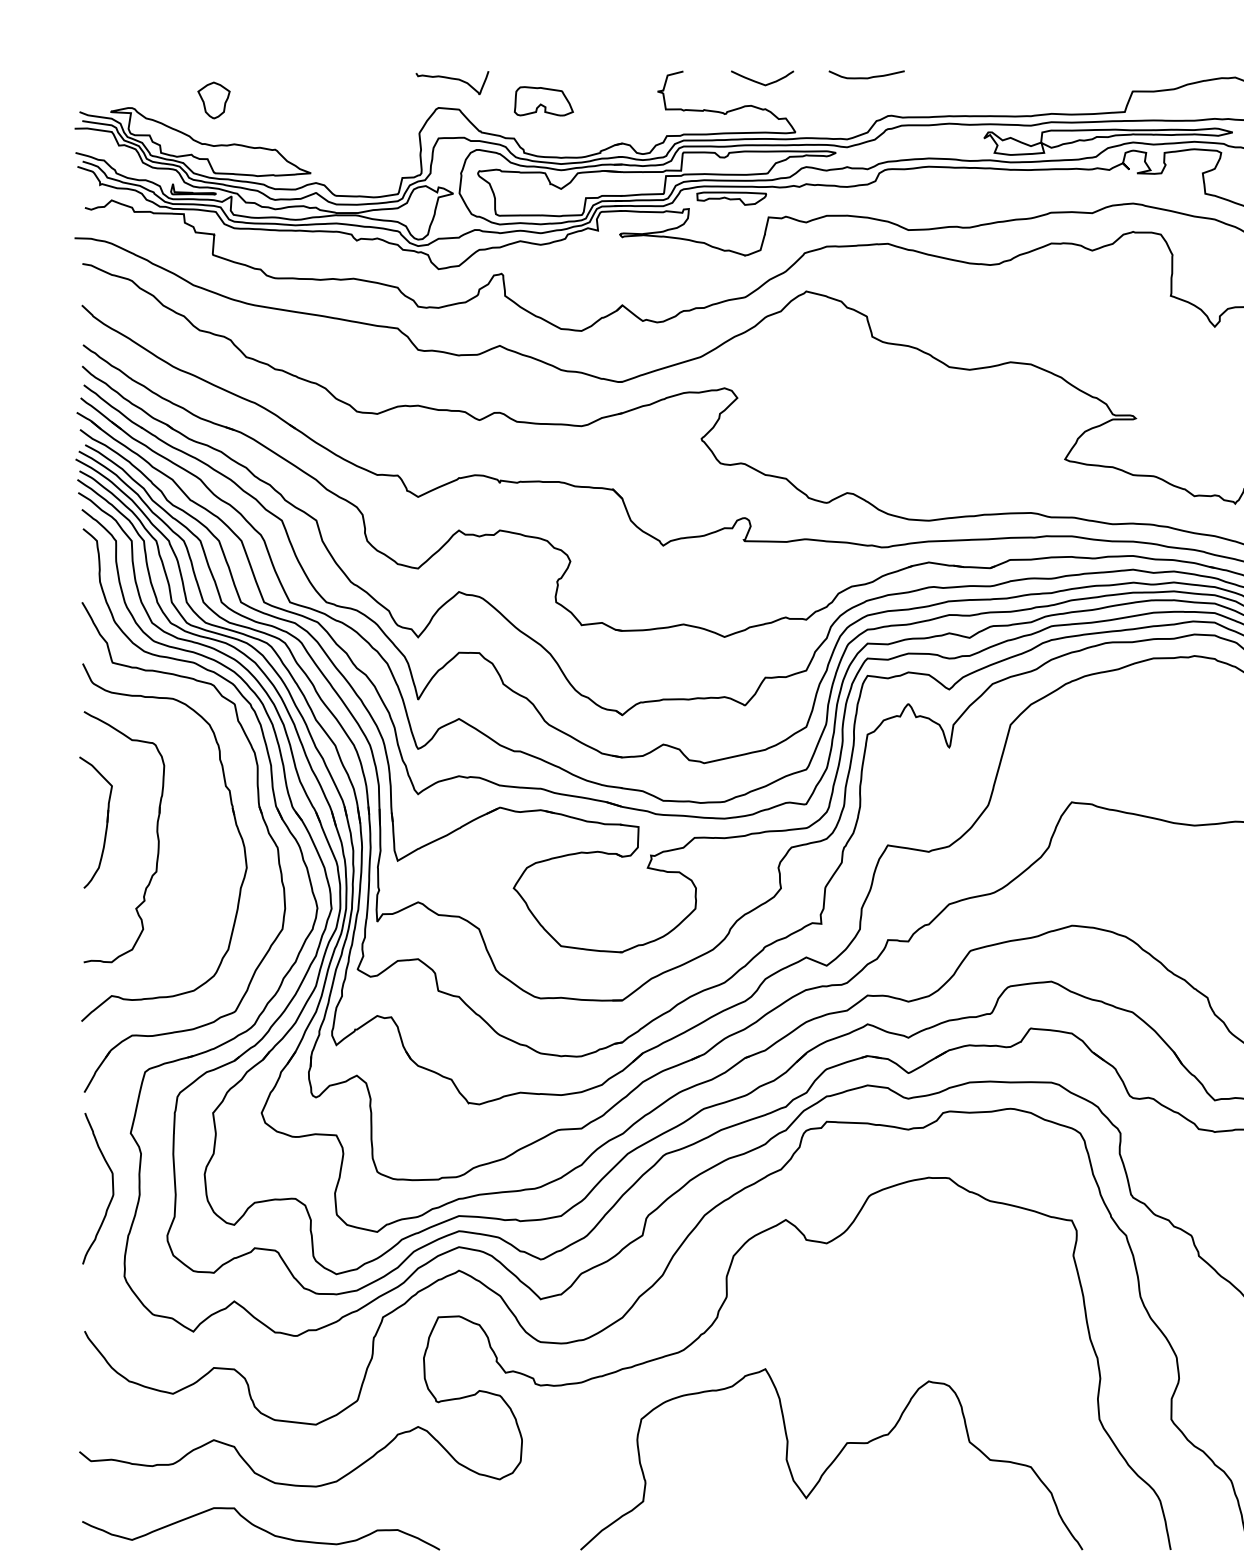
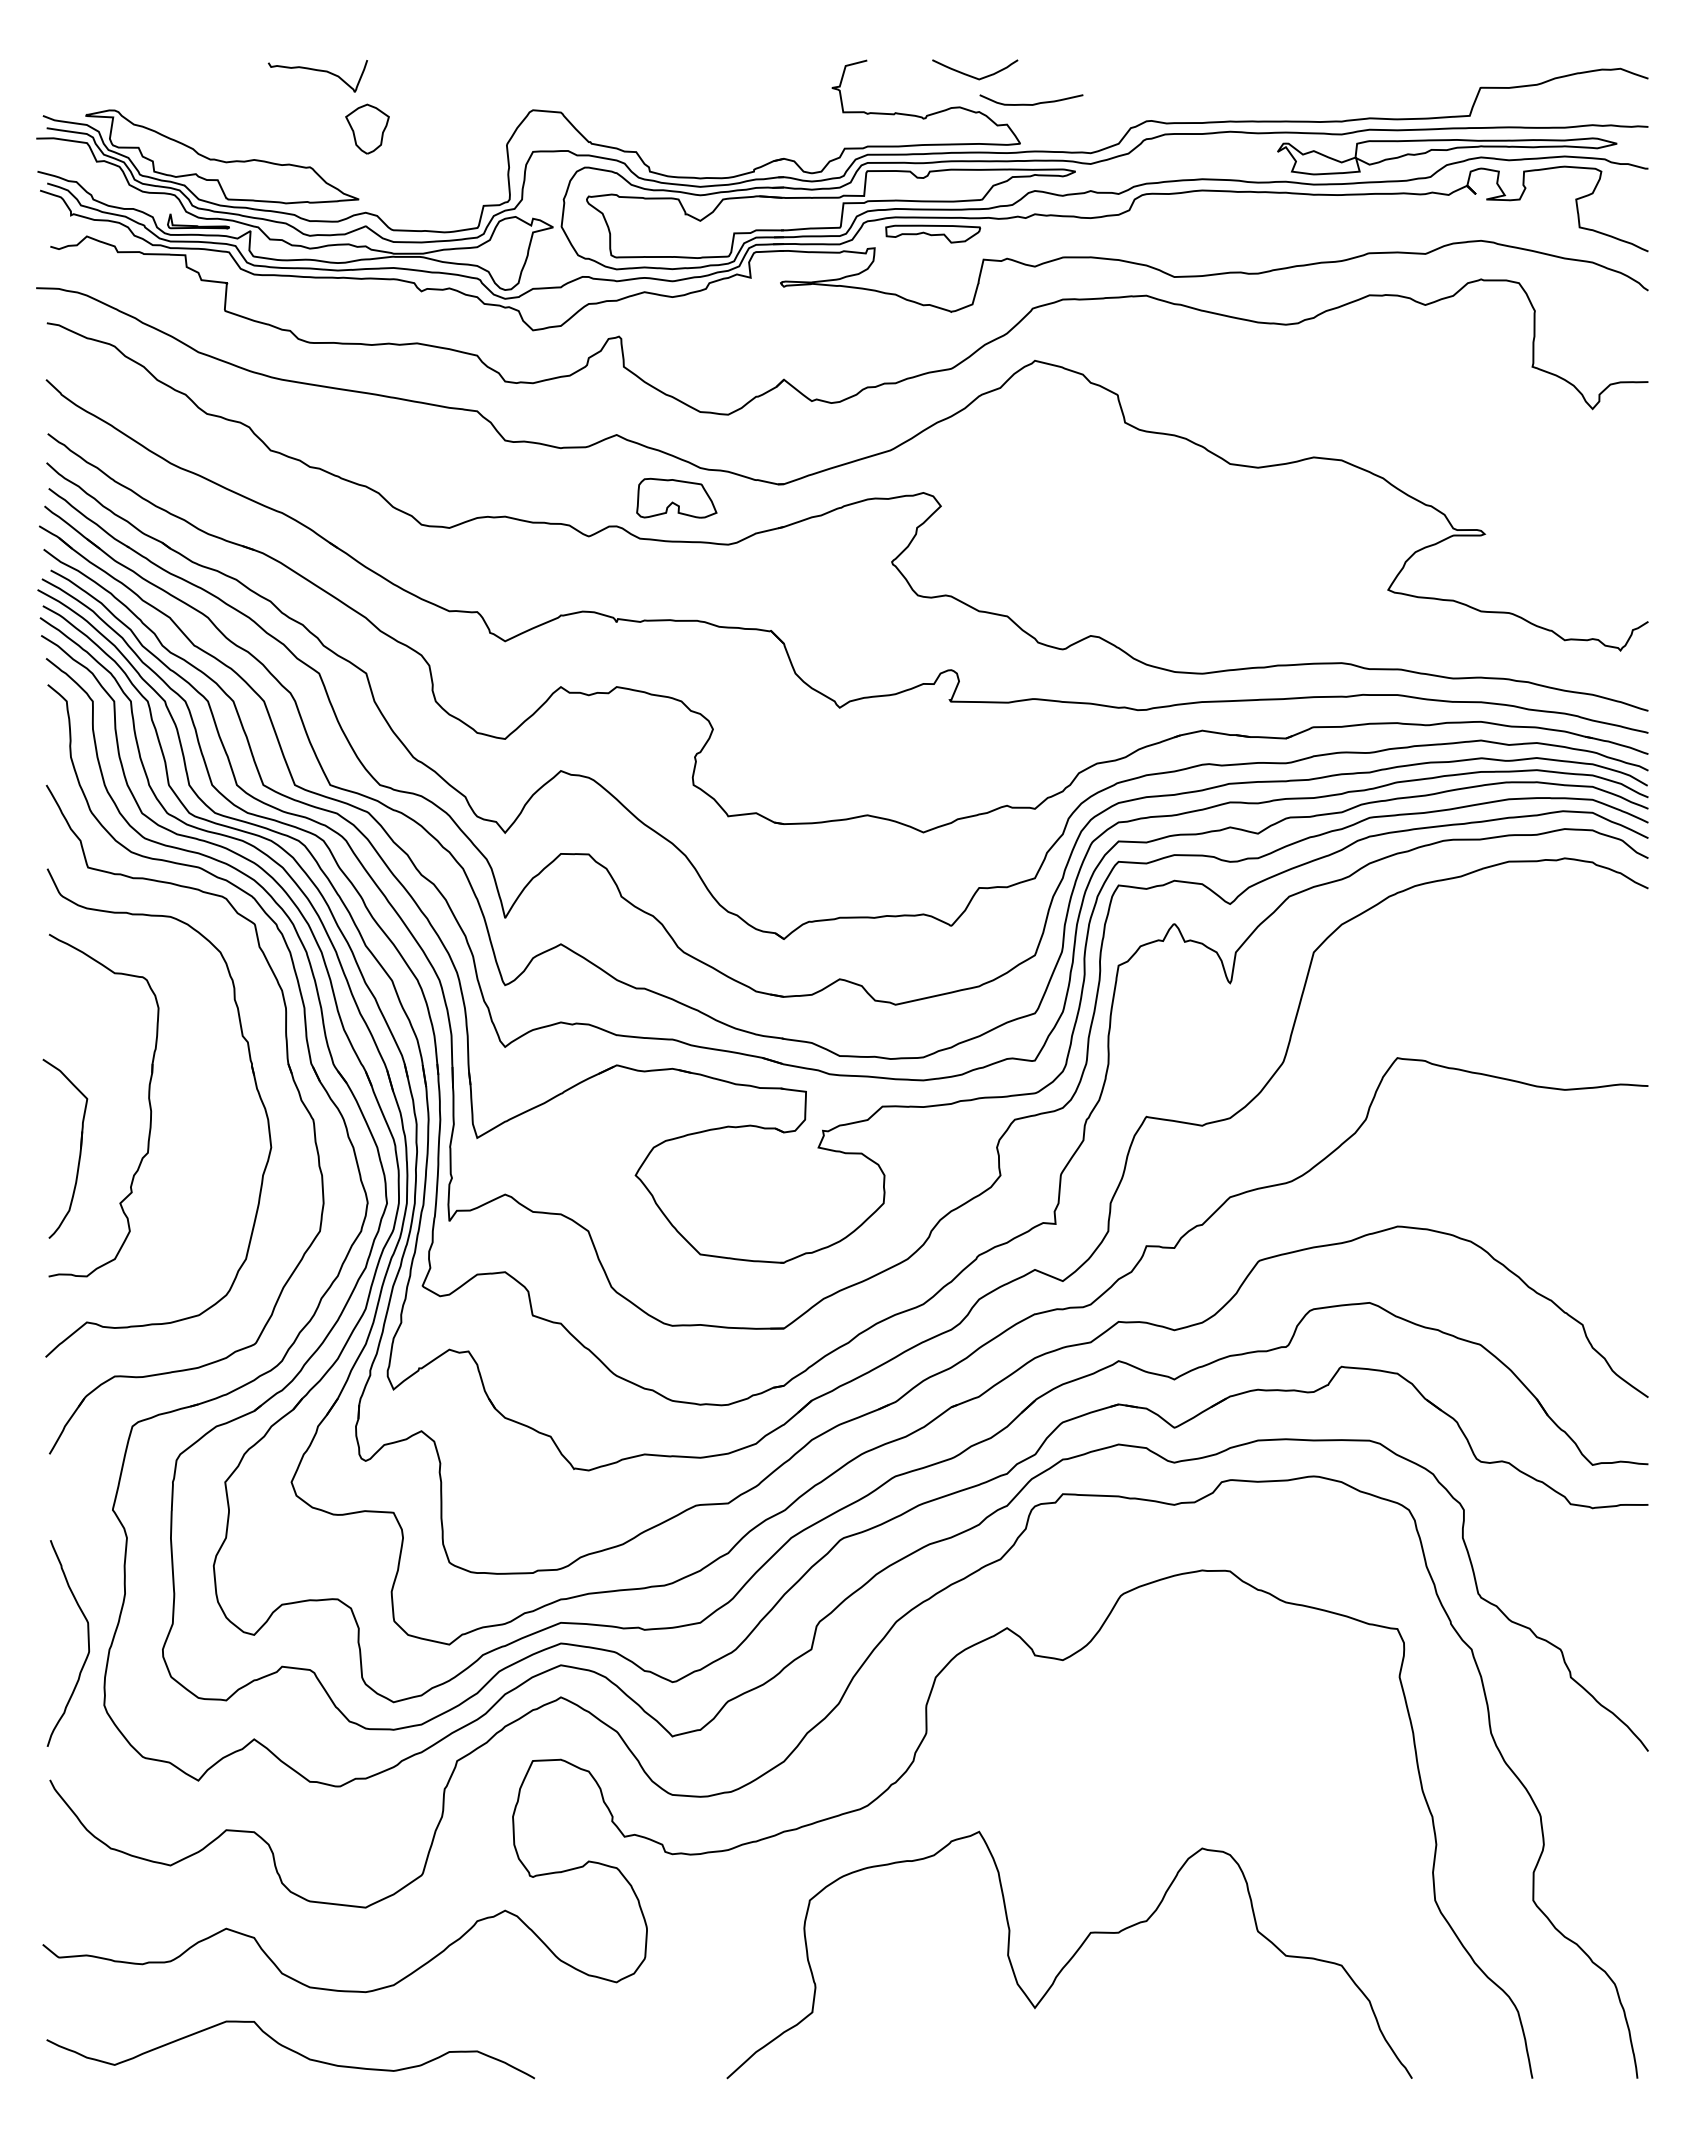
curve: (868, 77) -> (1033, 103), moved
curve: (452, 79) -> (317, 71), moved
part: (214, 100) -> (367, 128), moved
part: (543, 100) -> (676, 497), moved
part: (106, 823) -> (79, 1150), moved
curve: (112, 1187) -> (87, 1641), moved

